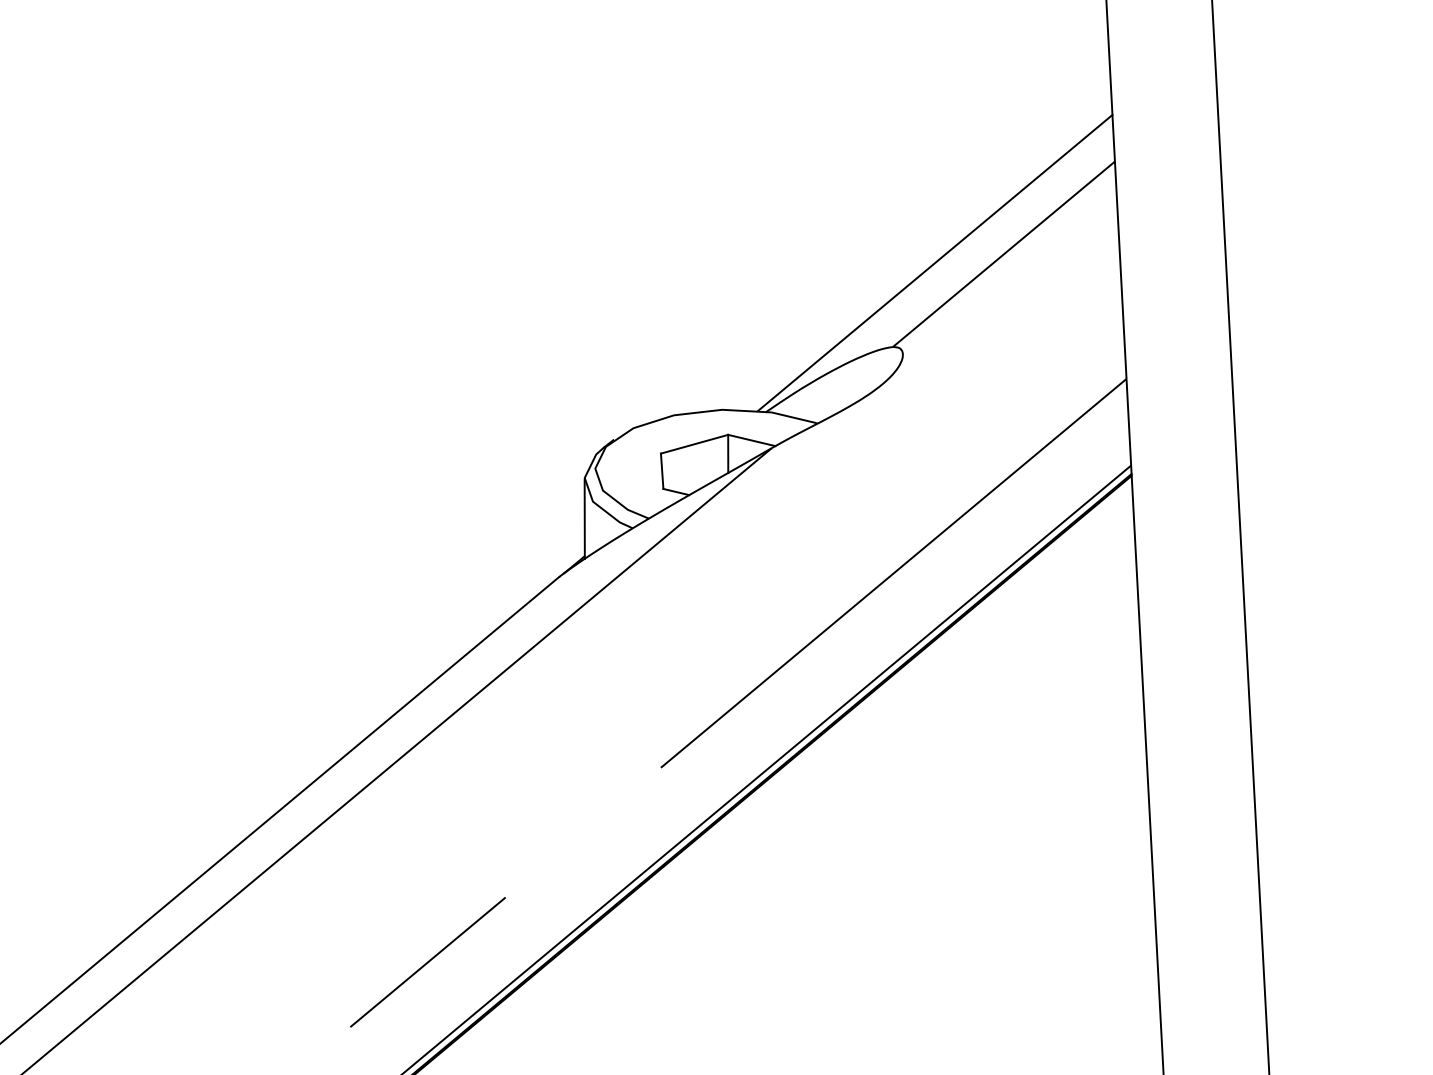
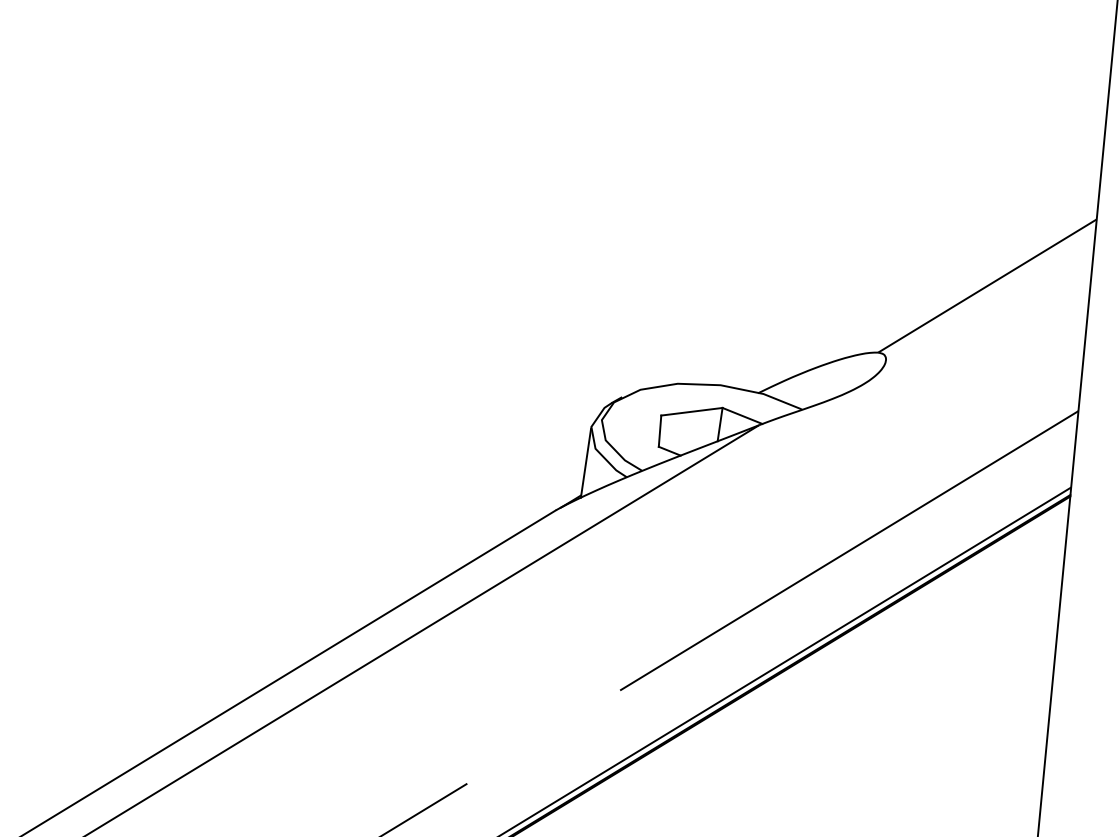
line: (935, 262) -> (926, 284), removed

